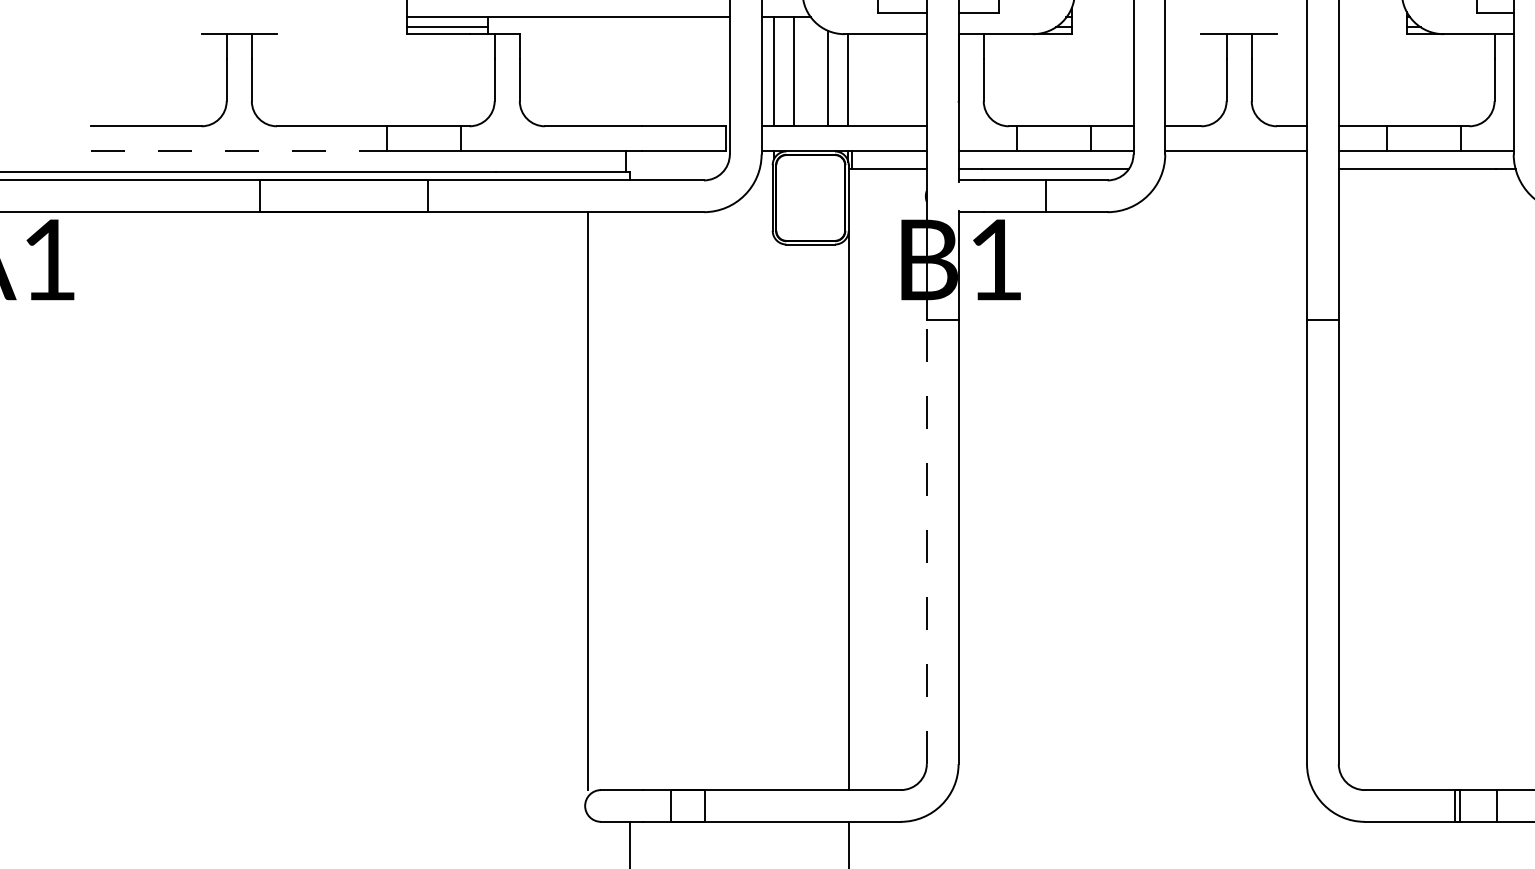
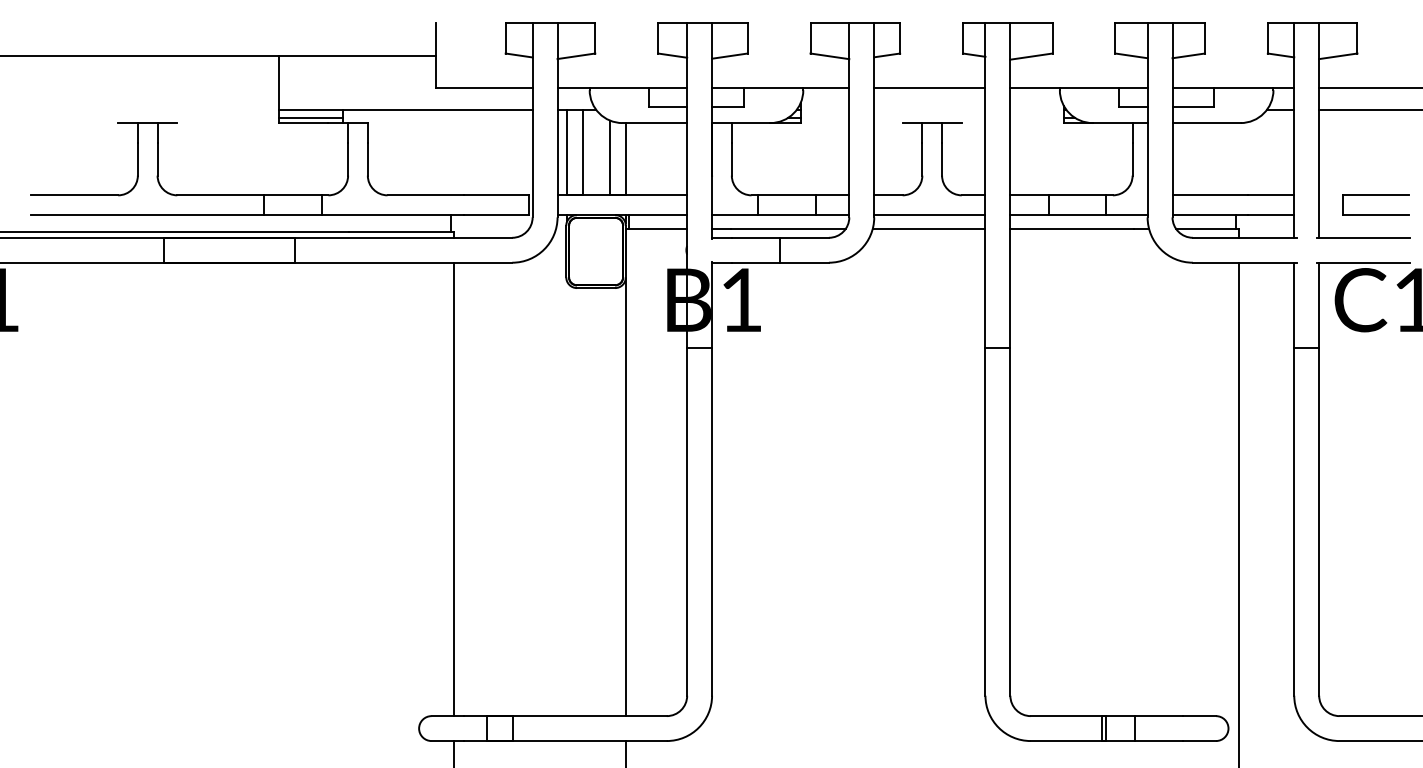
line: (240, 151) -> (148, 215), dashed -> solid
line: (1234, 169) -> (928, 229), added
line: (588, 501) -> (454, 489), moved
line: (927, 542) -> (687, 521), dashed -> solid

